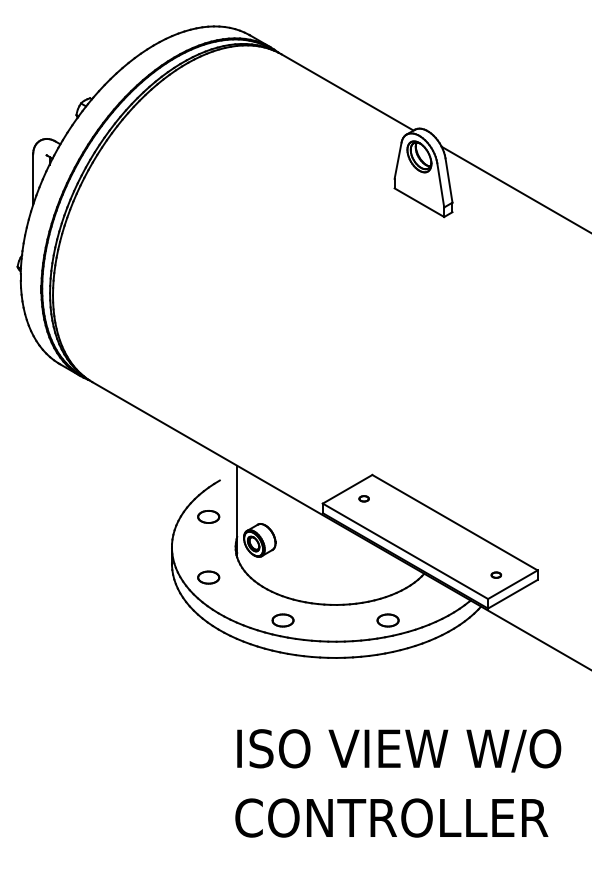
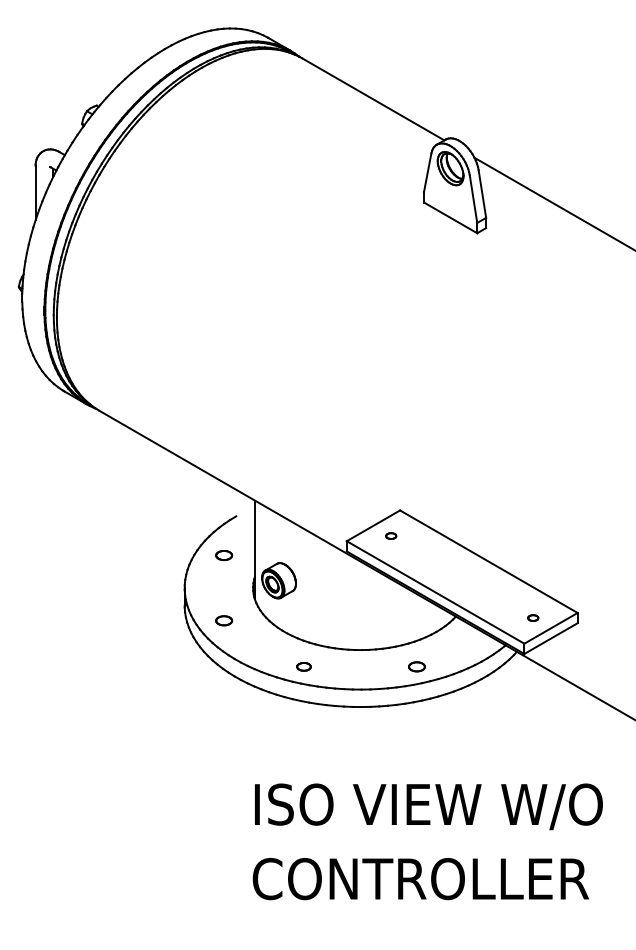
part: (208, 516) -> (223, 555), size x0.7
part: (208, 577) -> (223, 620), size x0.7
part: (282, 620) -> (303, 666), size x0.6
part: (387, 620) -> (416, 666), size x0.7

